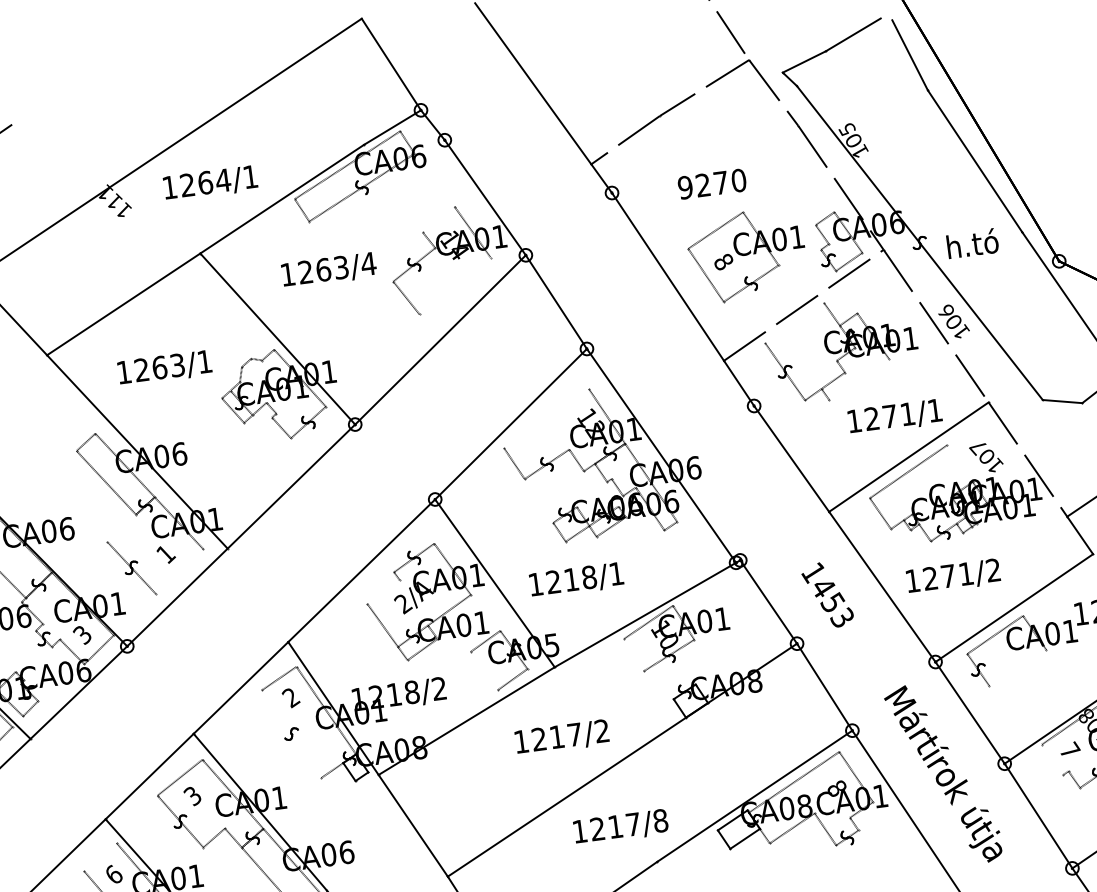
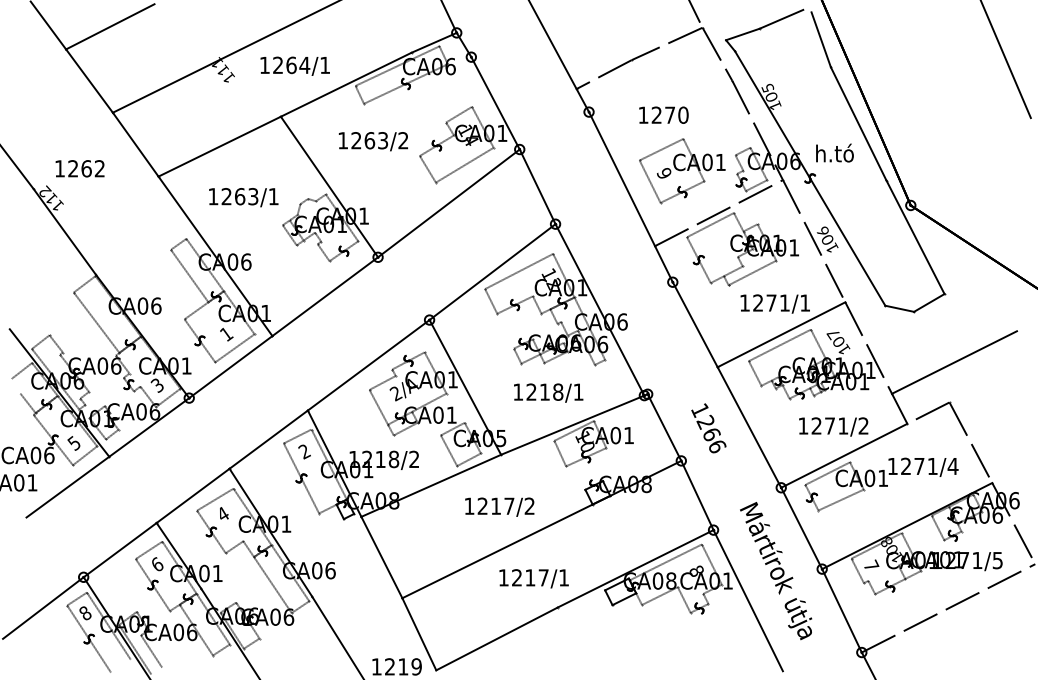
text: (685, 186) -> (643, 114), 9270 -> 1270
line: (439, 219) -> (459, 114), added
text: (971, 242) -> (834, 152), moved
text: (722, 262) -> (663, 173), 8 -> 9
text: (368, 263) -> (403, 140), 1263/4 -> 1263/2
line: (454, 285) -> (464, 164), added
line: (794, 323) -> (710, 225), added
line: (859, 378) -> (752, 272), added
line: (547, 418) -> (519, 271), added
line: (960, 463) -> (818, 344), added
line: (121, 527) -> (196, 310), added
line: (179, 571) -> (234, 348), added
text: (953, 576) -> (833, 426), moved
text: (576, 579) -> (548, 392), moved
line: (383, 591) -> (382, 382), added
text: (832, 601) -> (711, 433), 1453 -> 1266
line: (633, 655) -> (560, 453), added
line: (1016, 667) -> (840, 499), added
line: (483, 670) -> (448, 450), added
line: (291, 734) -> (301, 478), added
line: (1052, 759) -> (857, 570), added
text: (192, 796) -> (222, 514), 3 -> 4
text: (661, 820) -> (564, 577), 1217/8 -> 1217/1
line: (99, 857) -> (148, 550), added

